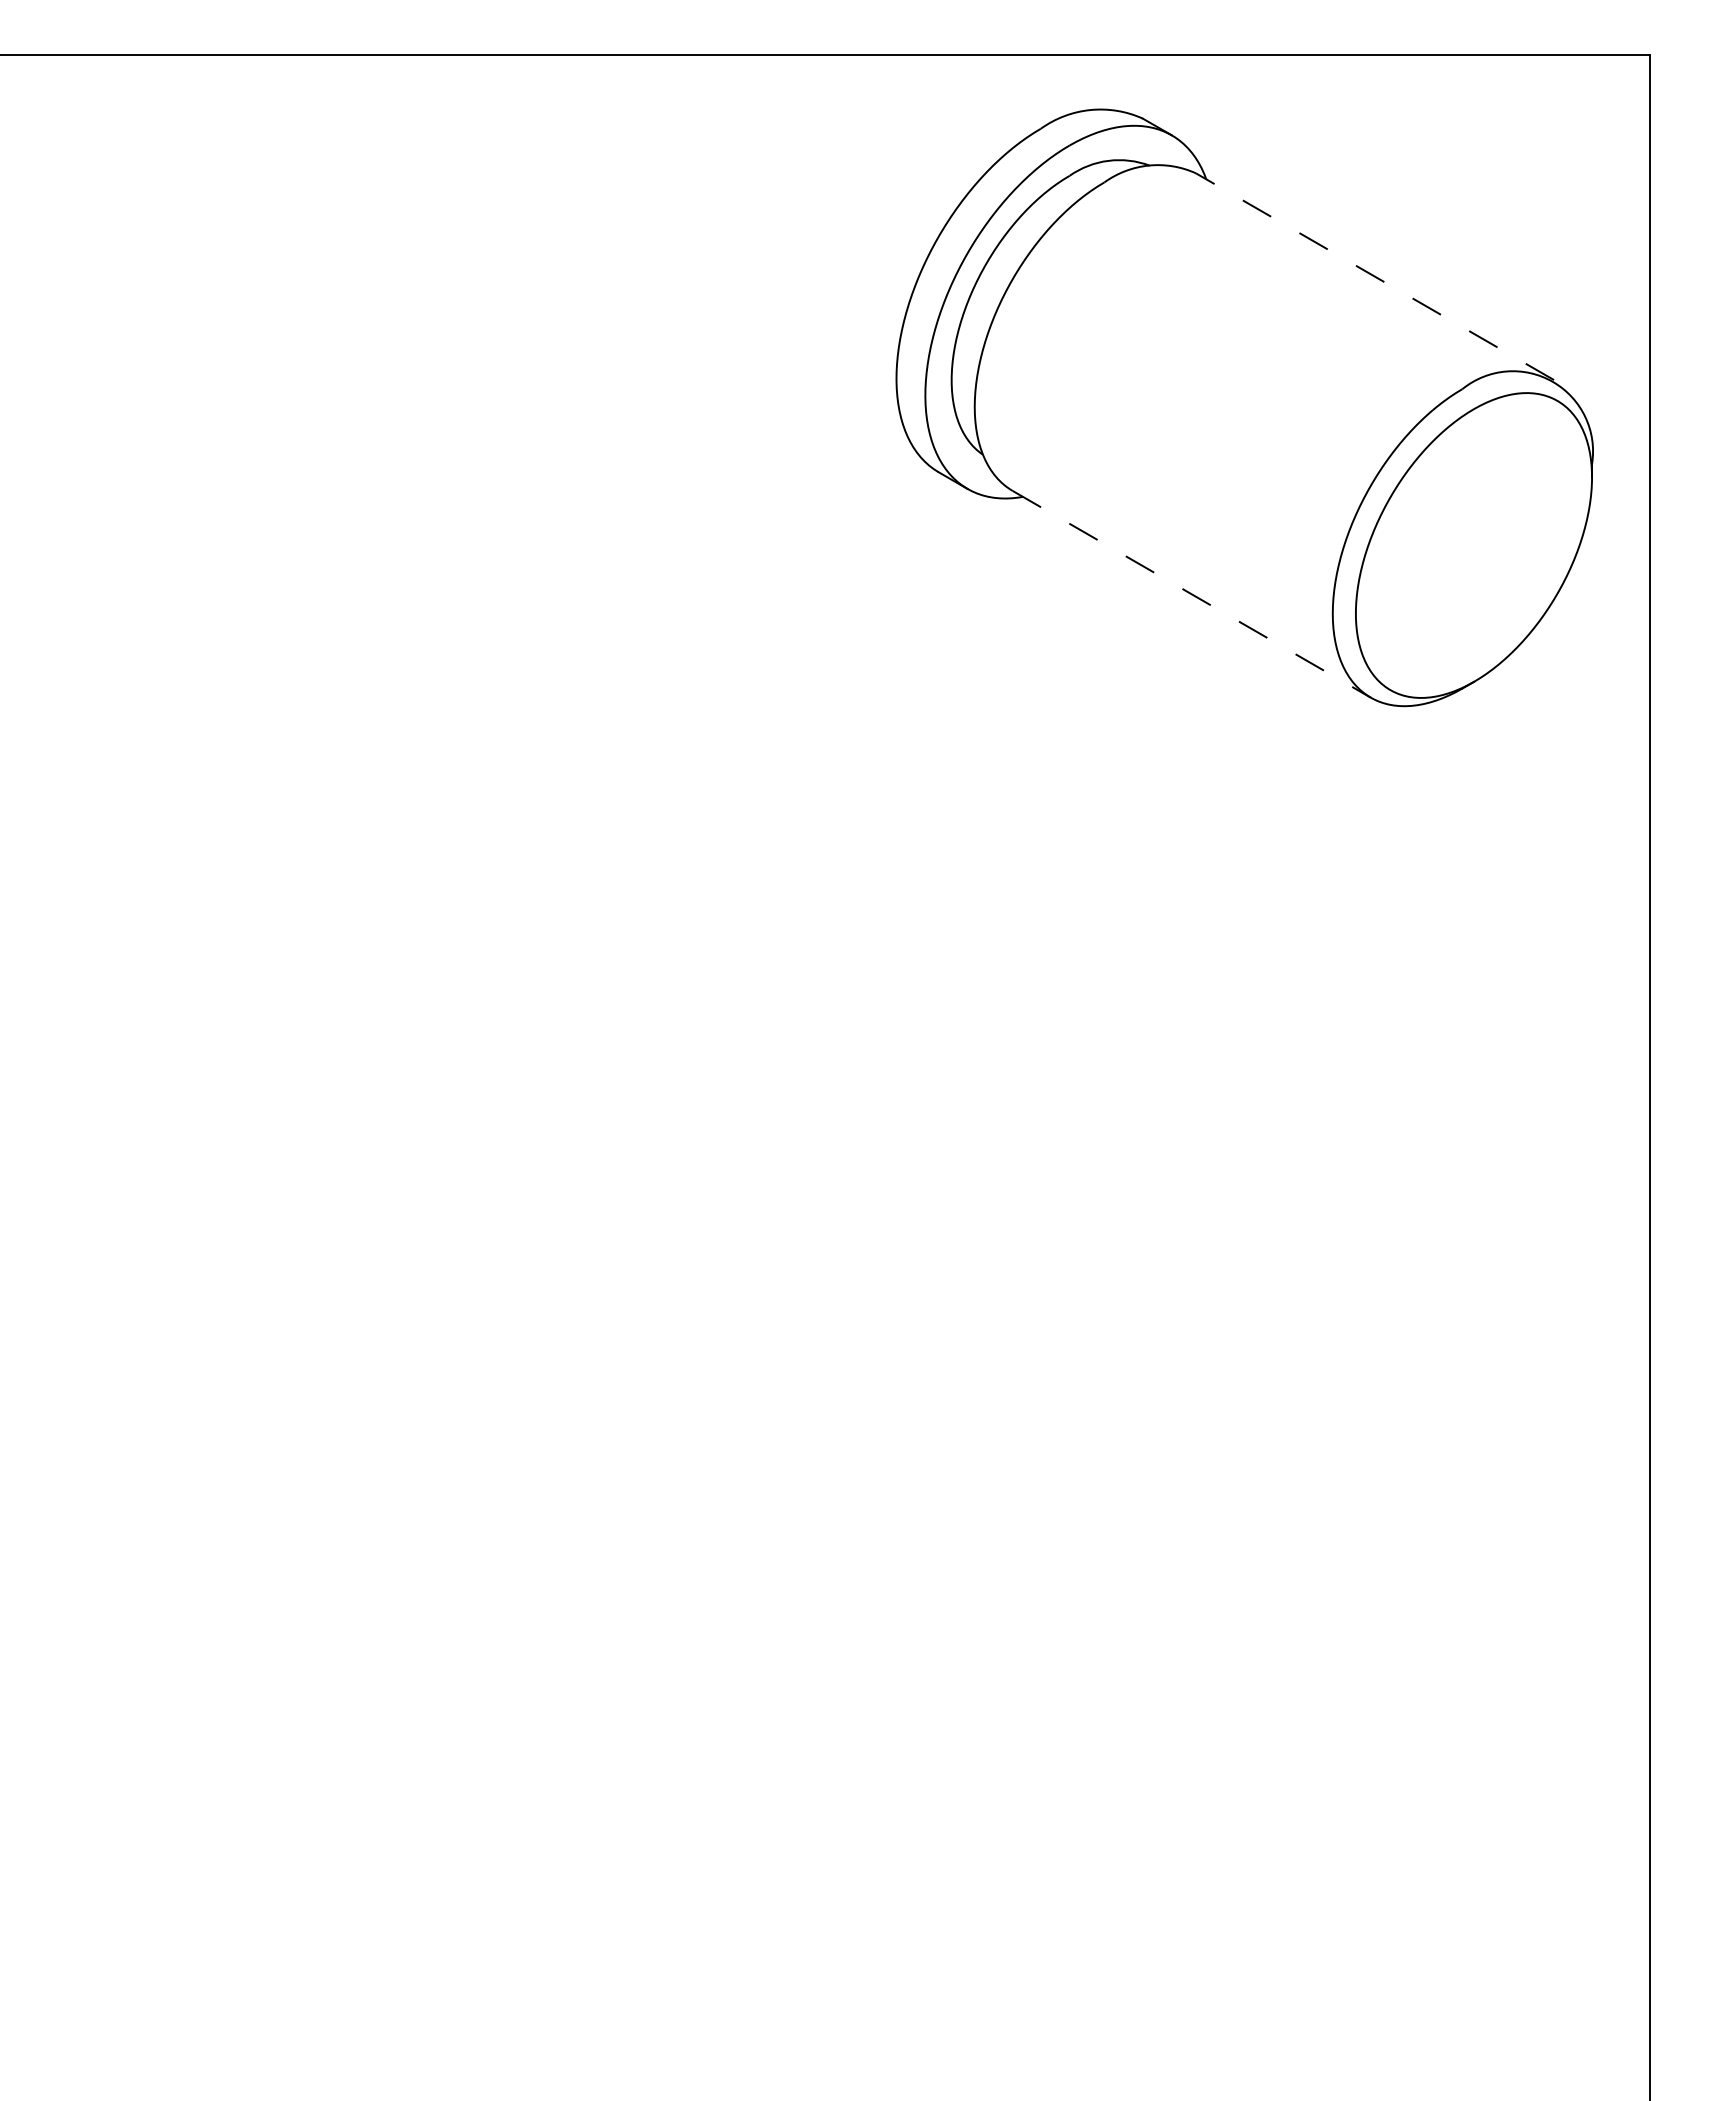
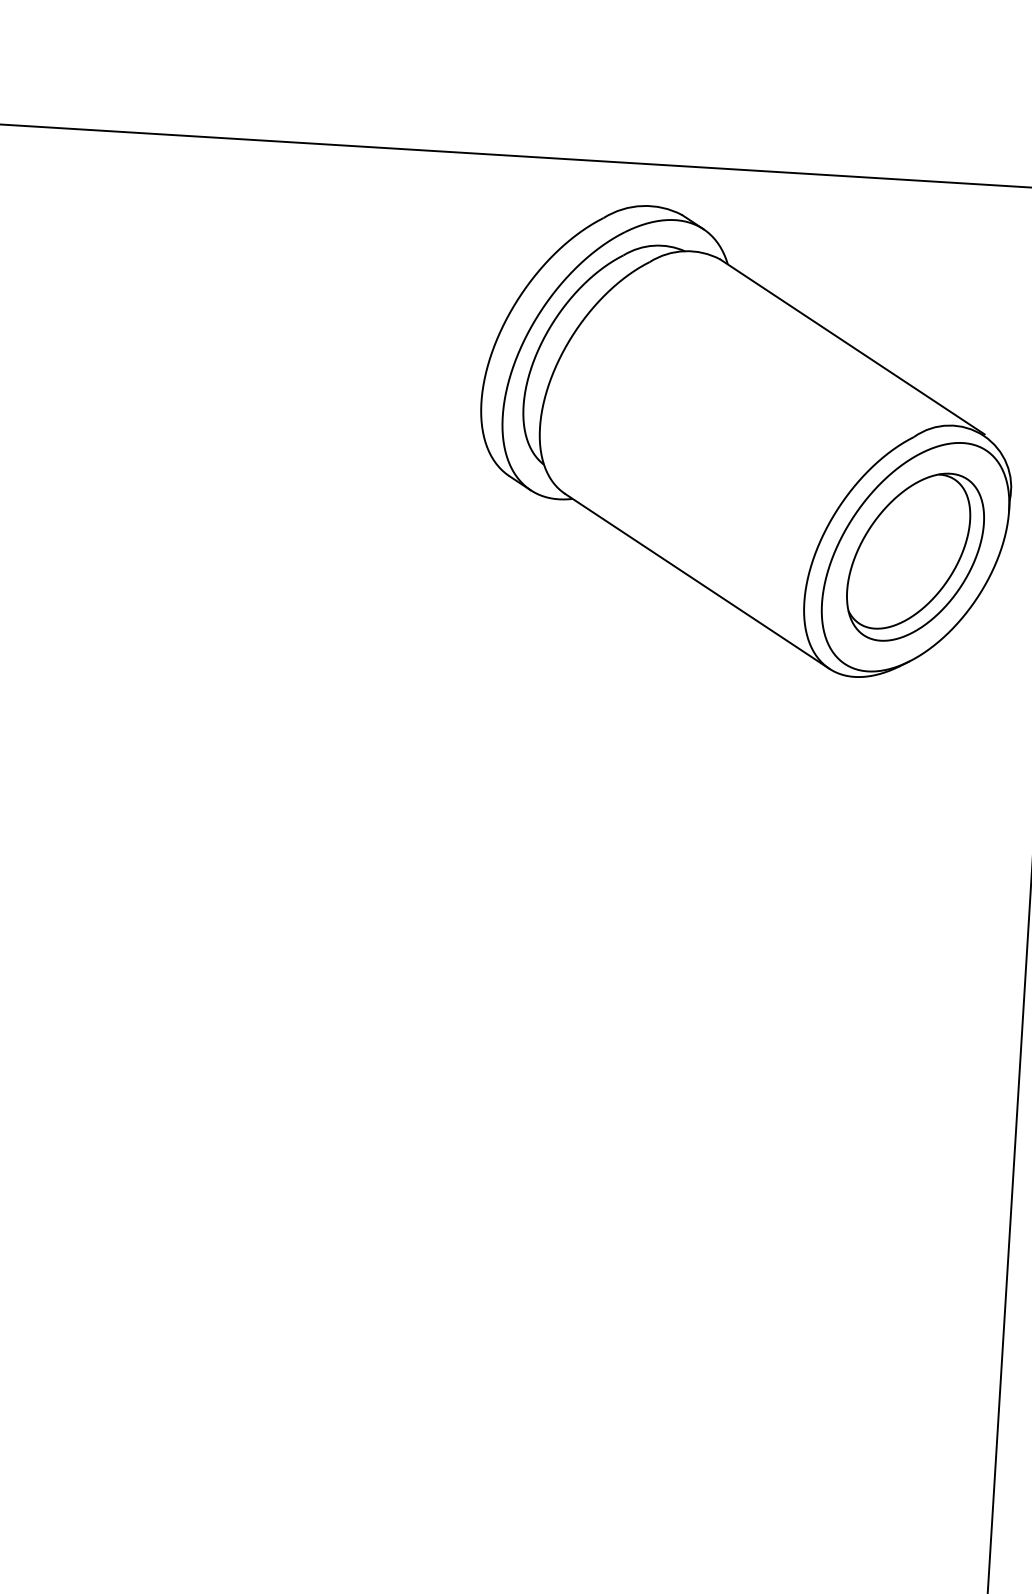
line: (1375, 276) -> (852, 346), dashed -> solid
part: (1473, 545) -> (915, 557), added
line: (1191, 594) -> (697, 581), dashed -> solid

